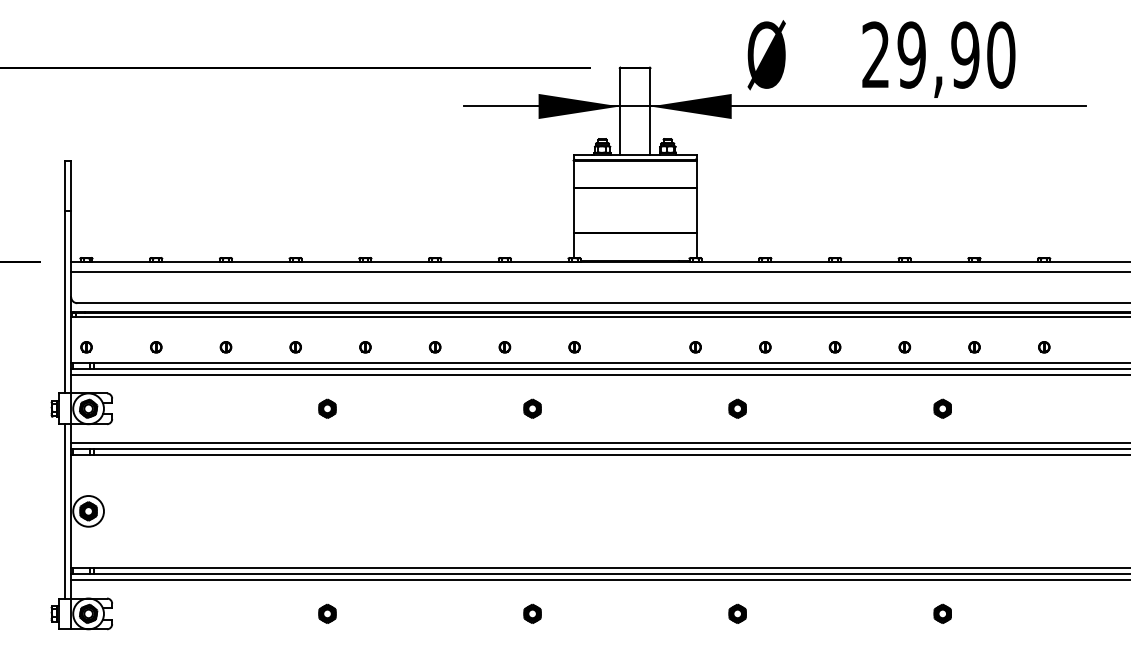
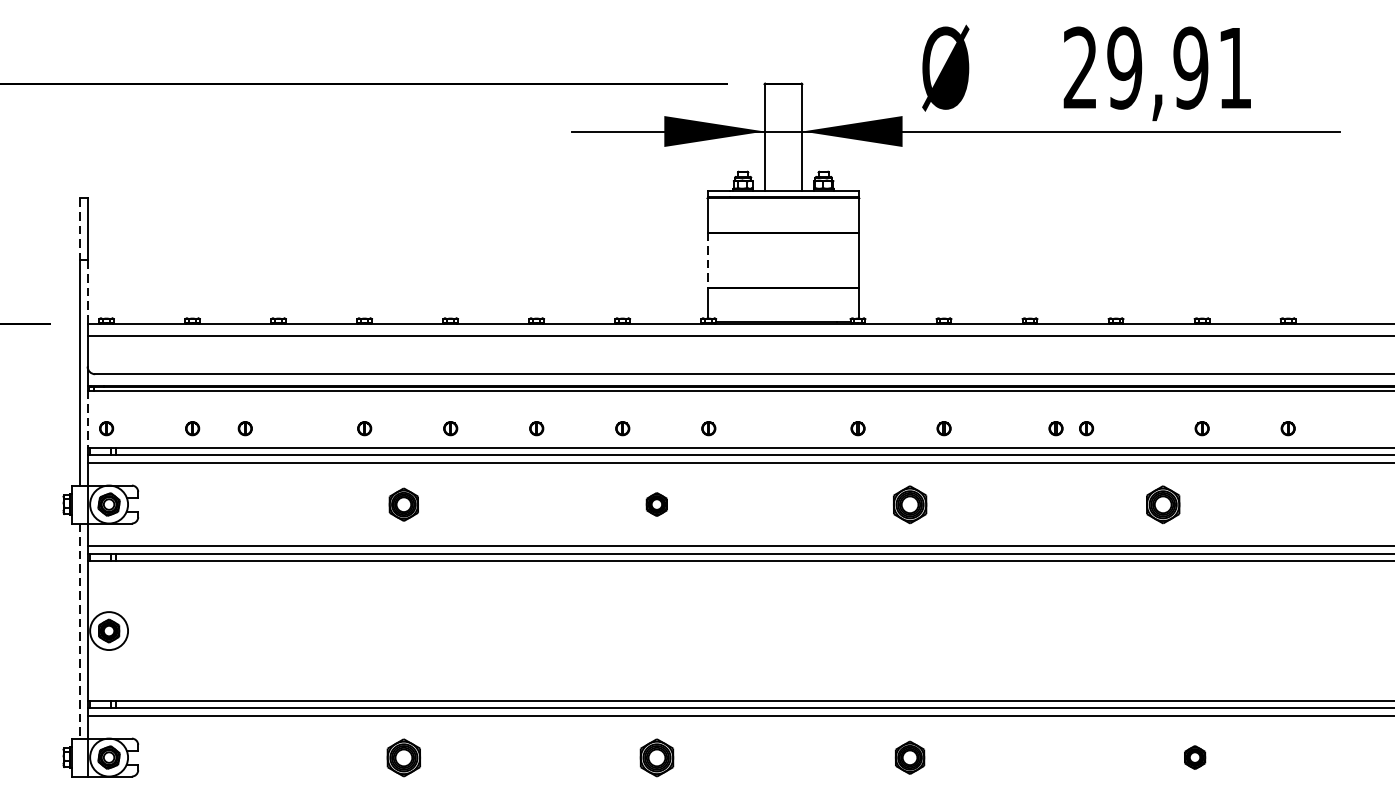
text: (1001, 54) -> (1235, 67), 29,90 -> 29,91
line: (65, 186) -> (80, 230), solid -> dashed
line: (573, 210) -> (707, 259), solid -> dashed
line: (71, 236) -> (88, 291), solid -> dashed
line: (71, 340) -> (88, 420), solid -> dashed
part: (225, 347) -> (244, 428), moved
part: (834, 347) -> (1055, 428), moved
part: (904, 347) -> (1086, 428), moved
part: (327, 408) -> (403, 504), size x1.4
part: (737, 408) -> (909, 504), size x1.6
part: (942, 408) -> (1162, 504), size x1.6
line: (65, 511) -> (80, 631), solid -> dashed
part: (327, 613) -> (403, 757), size x1.6
part: (532, 613) -> (656, 757), size x1.6
part: (737, 613) -> (909, 757), size x1.4
part: (942, 613) -> (1194, 757), moved

